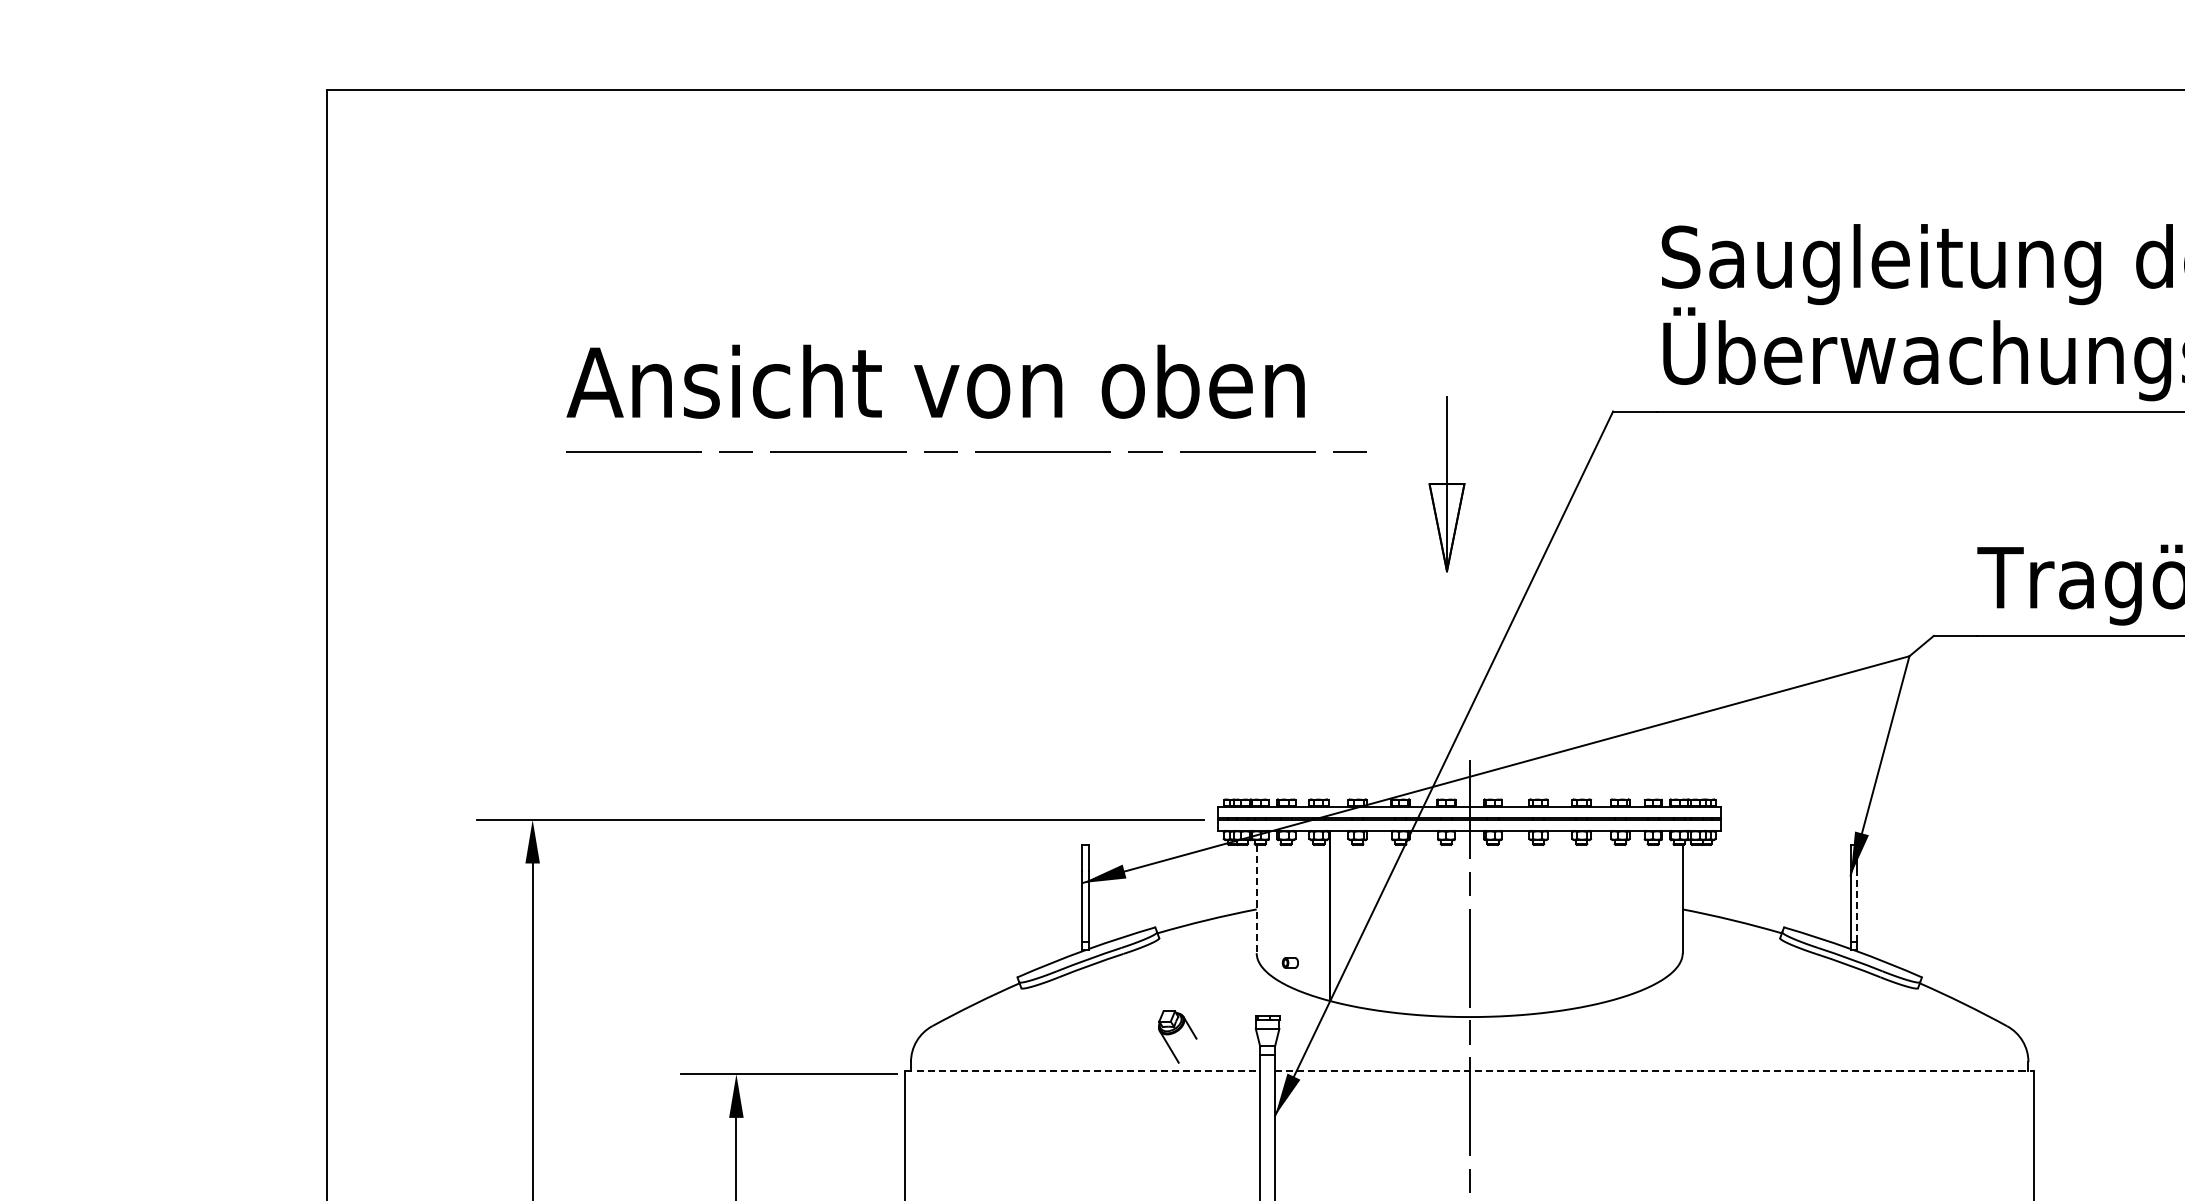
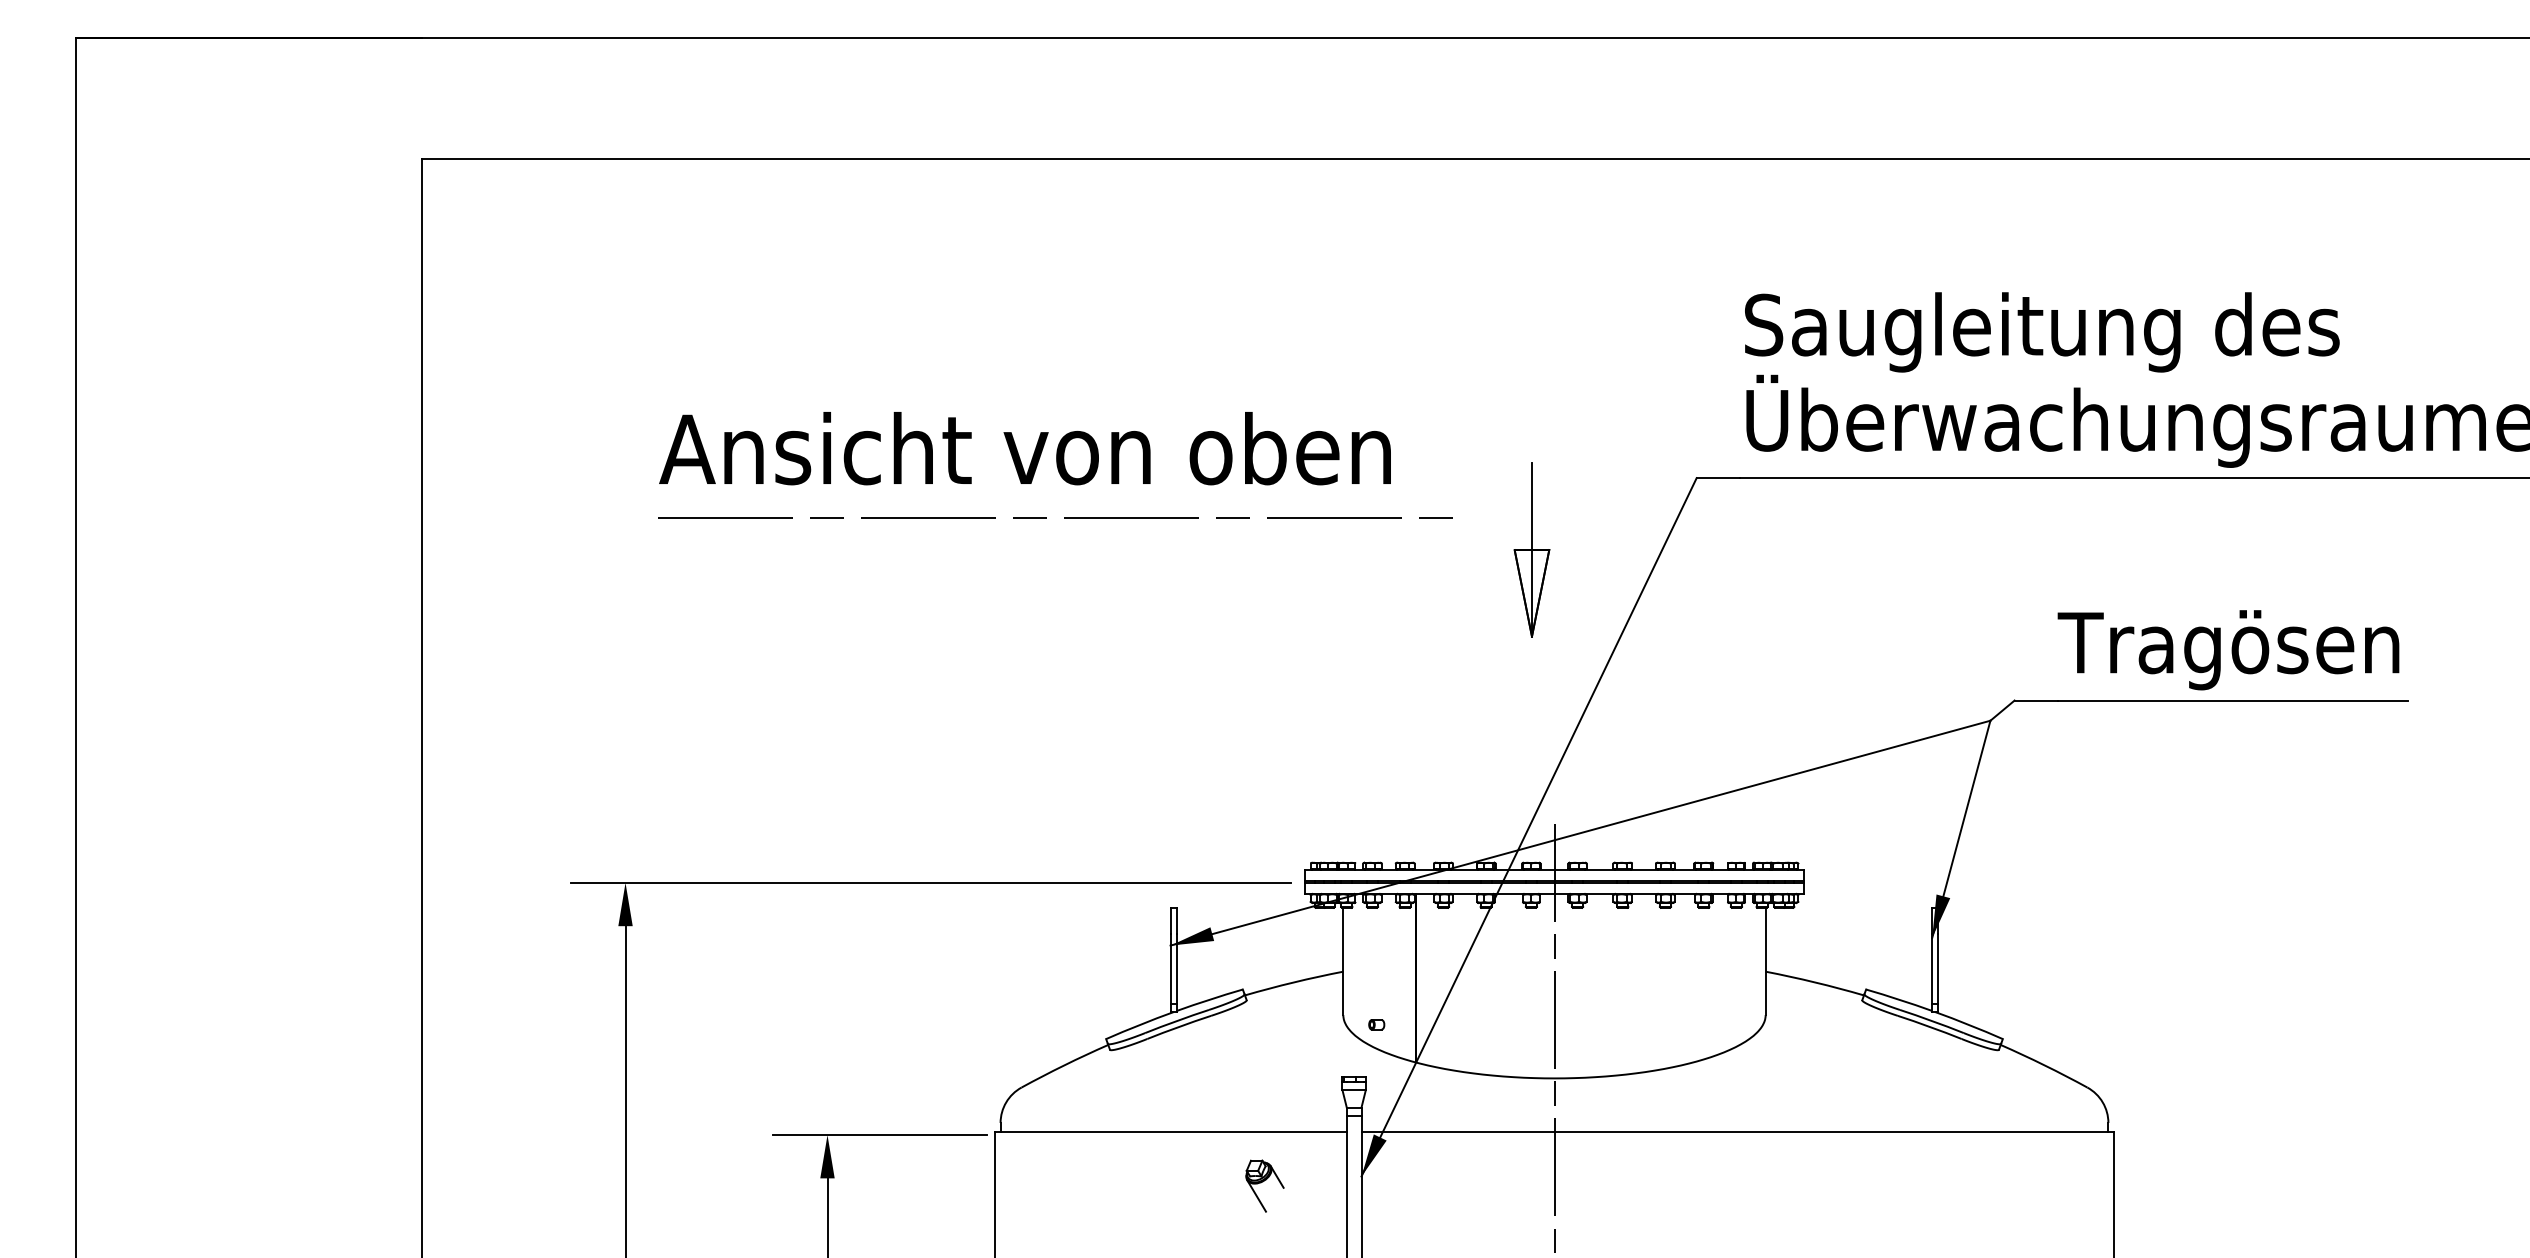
line: (1256, 899) -> (1343, 961), dashed -> solid
line: (1857, 906) -> (1938, 968), dashed -> solid
part: (1177, 1036) -> (1264, 1185), moved
line: (1082, 1071) -> (1170, 1132), dashed -> solid
line: (1655, 1071) -> (1738, 1132), dashed -> solid

